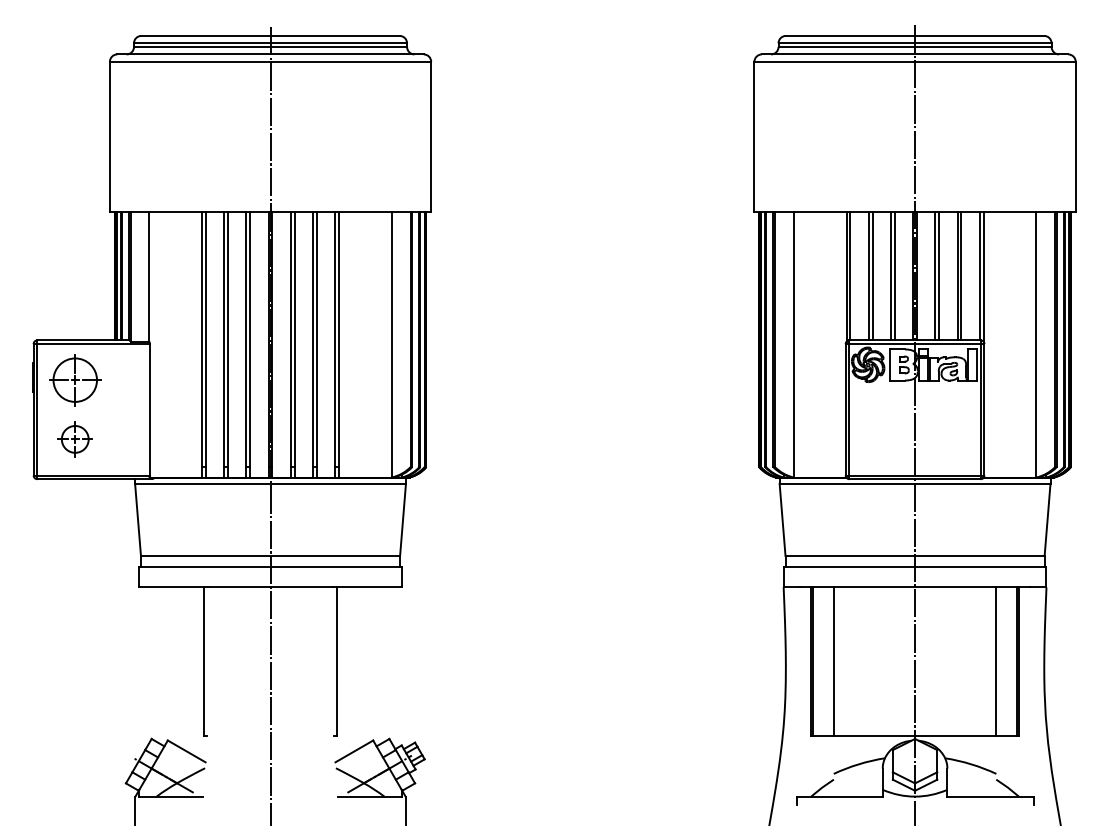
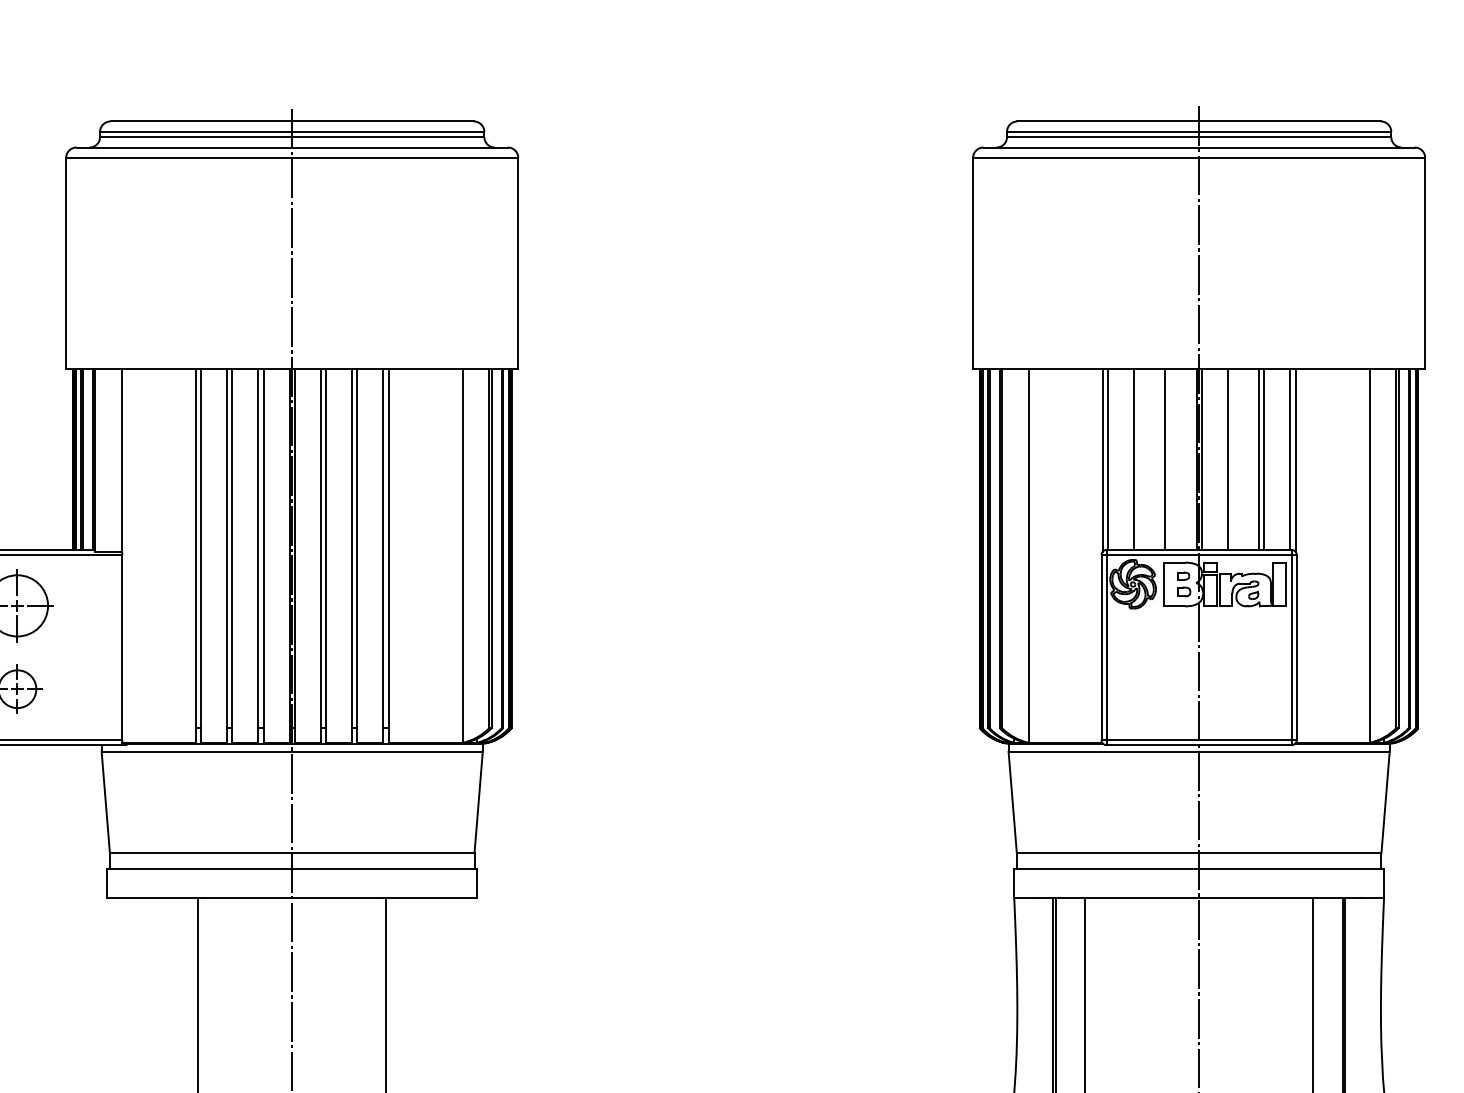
line: (872, 275) -> (1139, 458), removed
line: (894, 275) -> (1170, 458), removed
line: (939, 275) -> (1233, 458), removed

